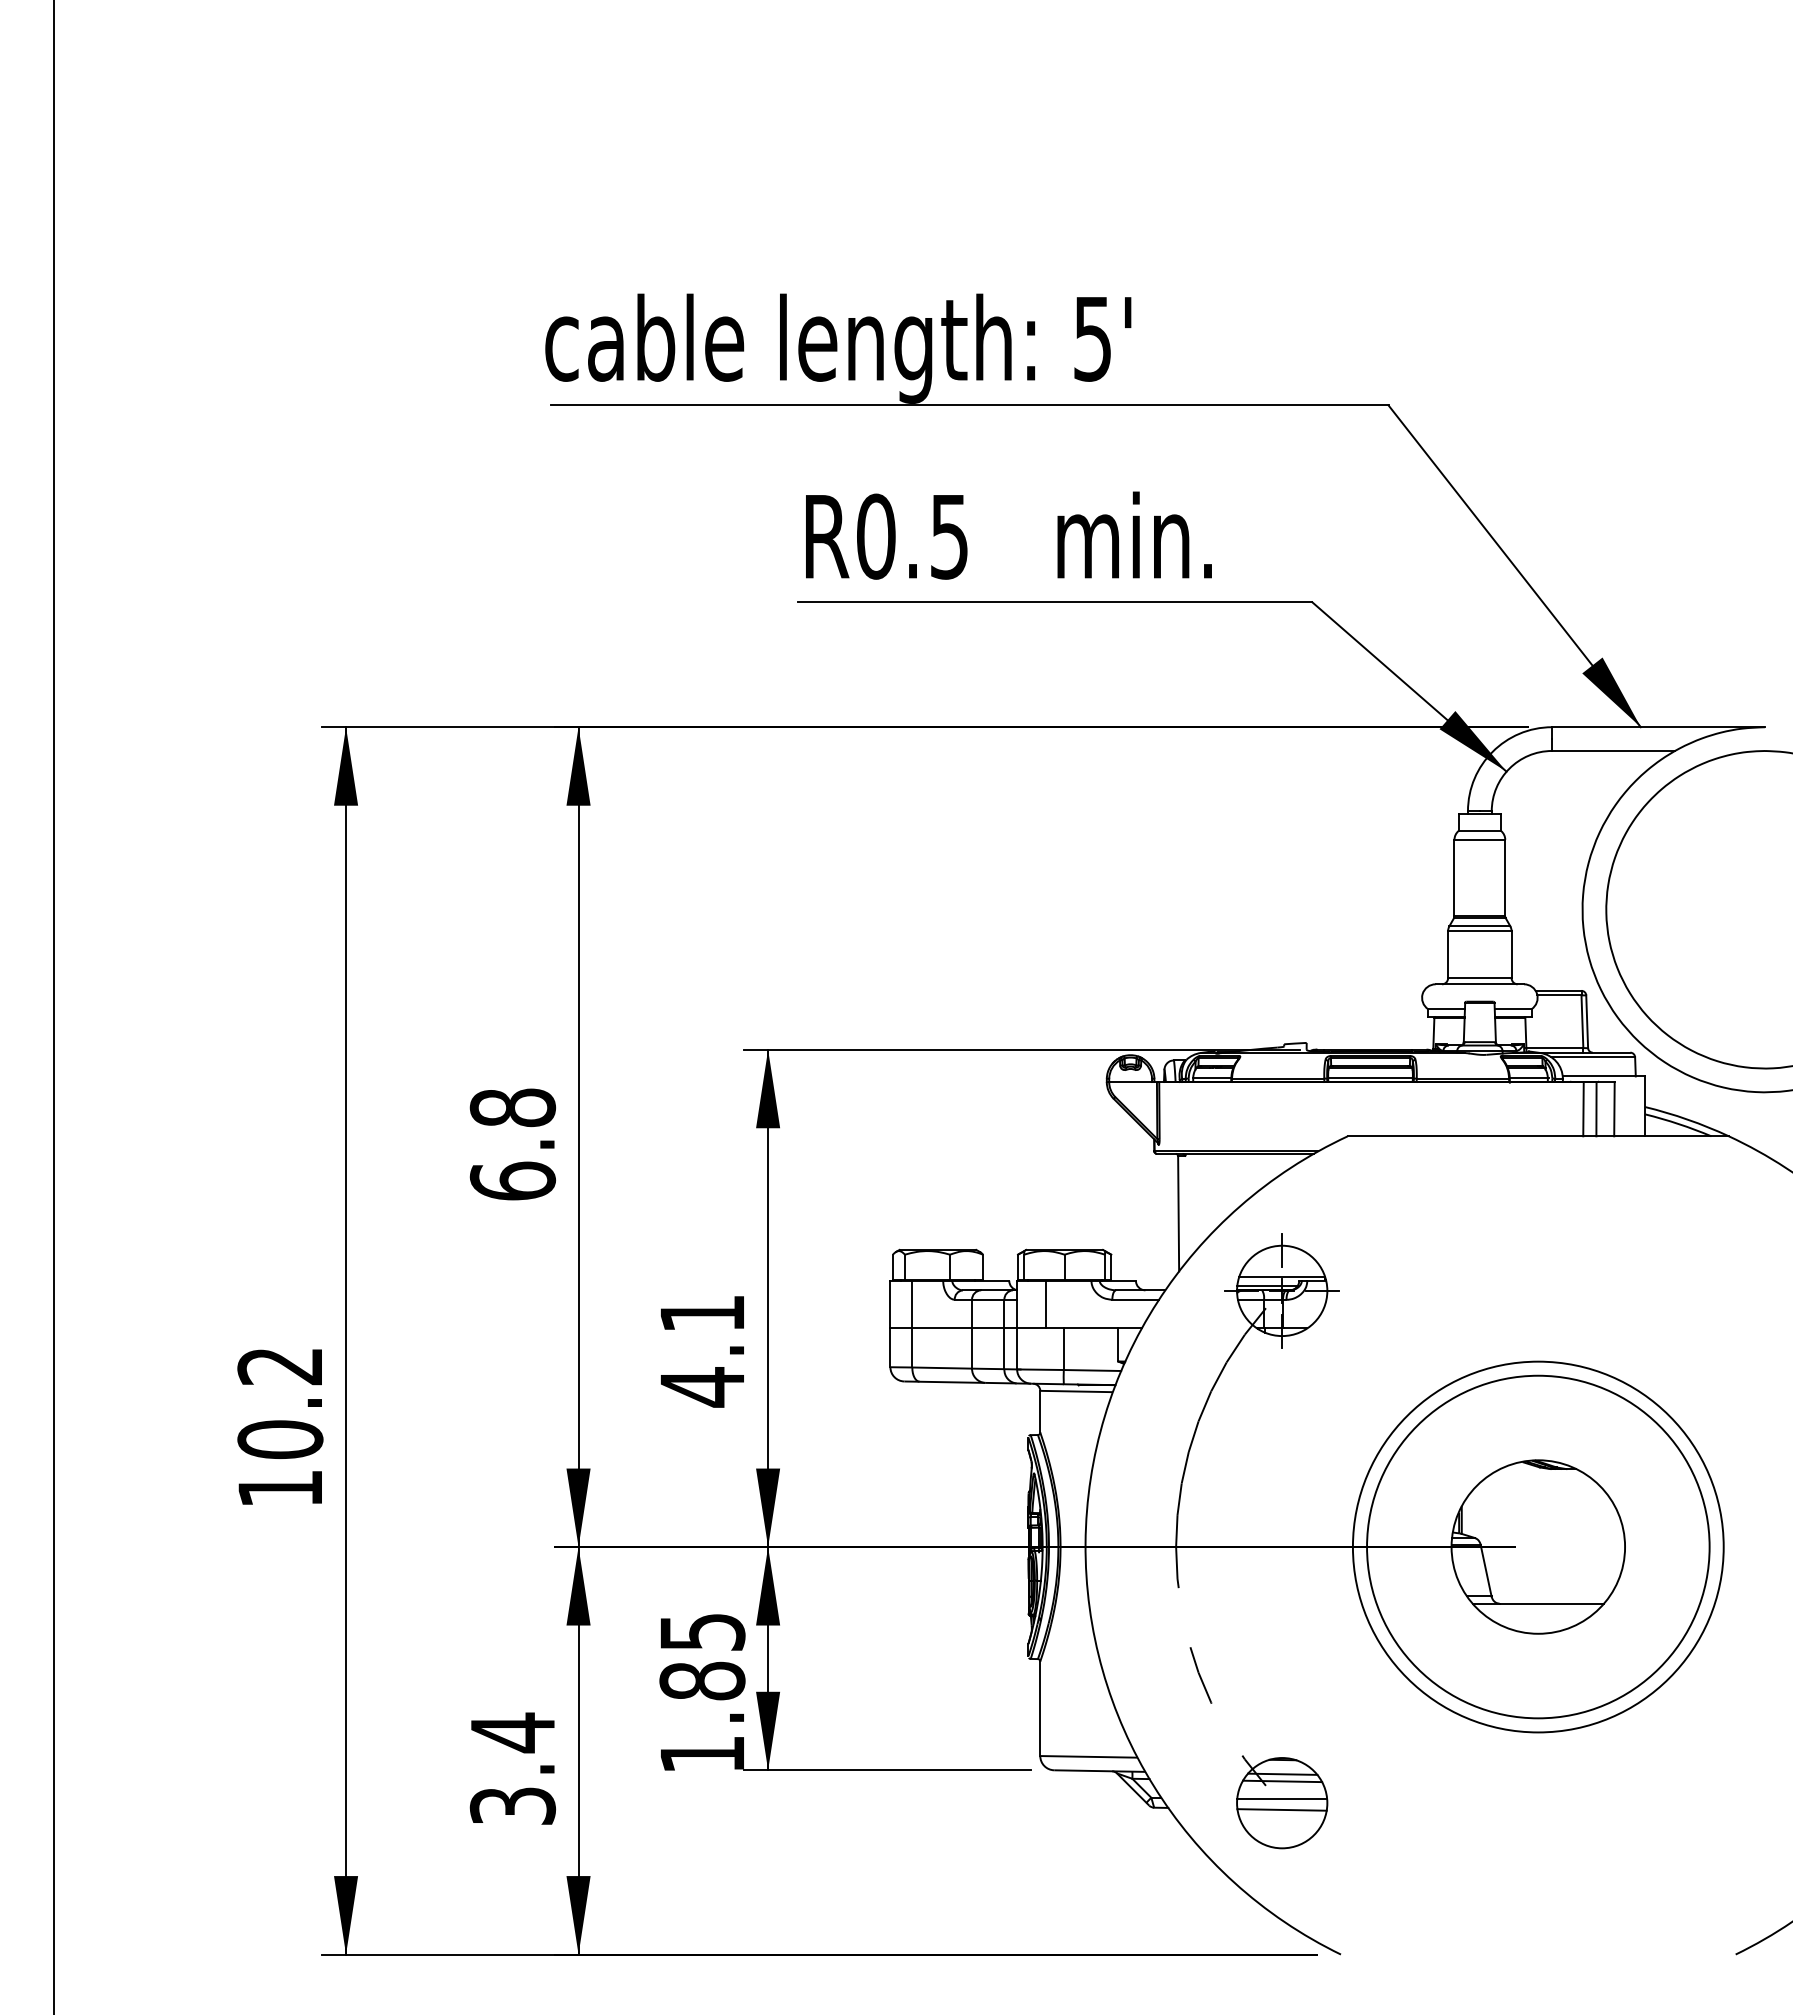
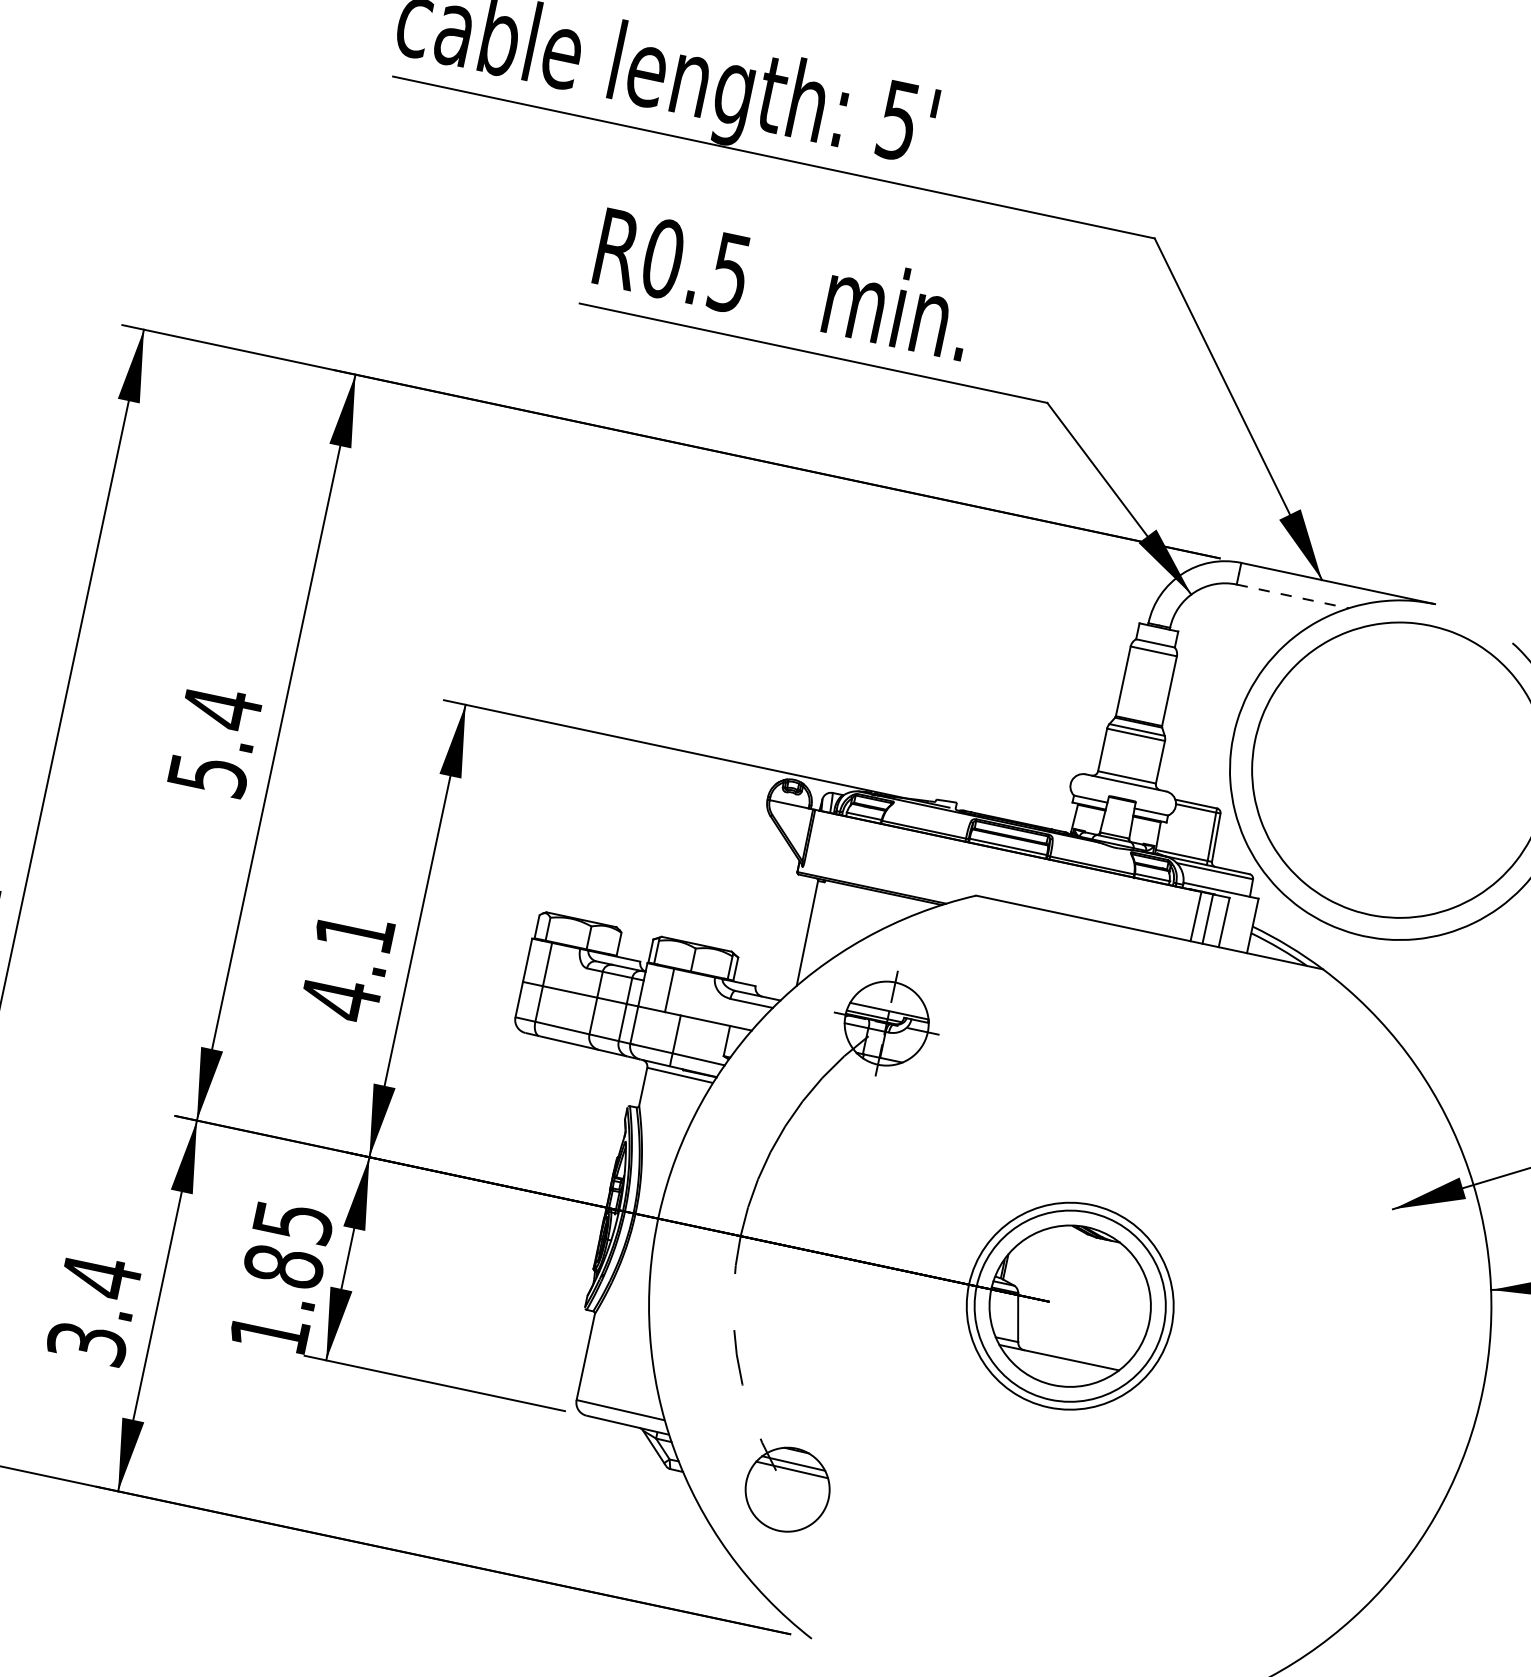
line: (1613, 750) -> (1292, 595), solid -> dashed
text: (512, 1143) -> (214, 740), 6.8 -> 5.4
circle: (1537, 1546) -> (1069, 1305), size x0.6
circle: (1538, 1546) -> (1070, 1305), size x0.6
line: (1282, 1798) -> (788, 1485), removed
line: (1281, 1809) -> (785, 1495), removed

